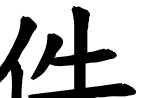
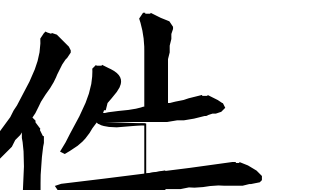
fill: (67, 76) -> (130, 148), removed

